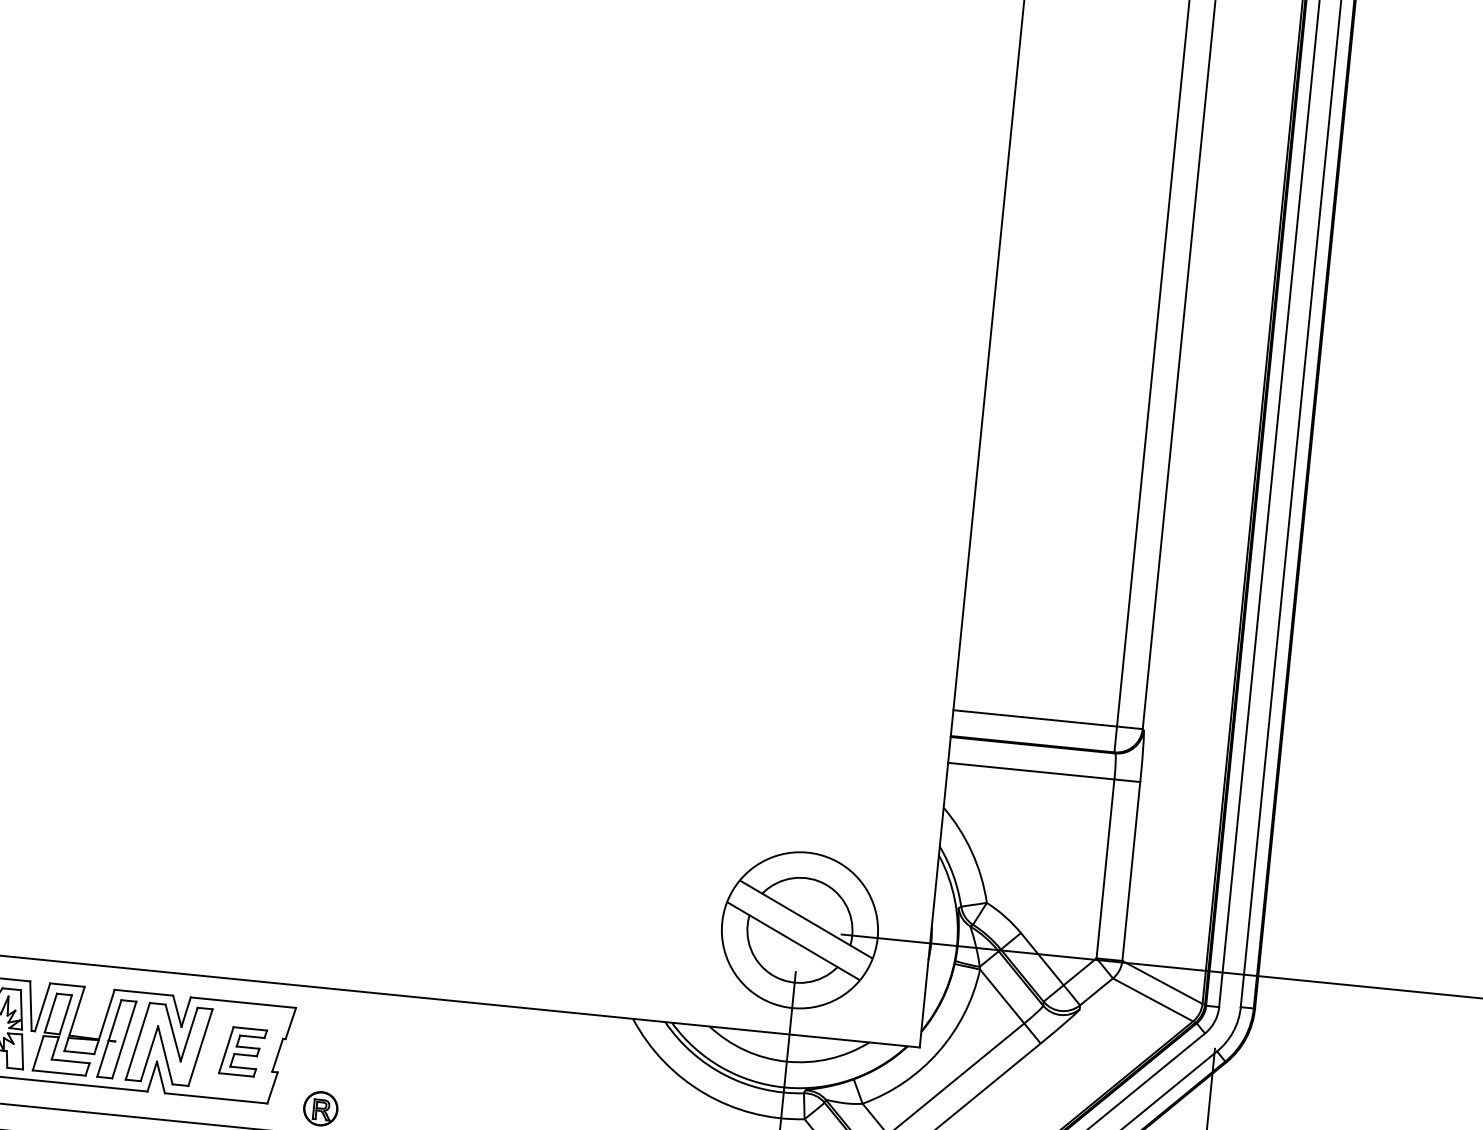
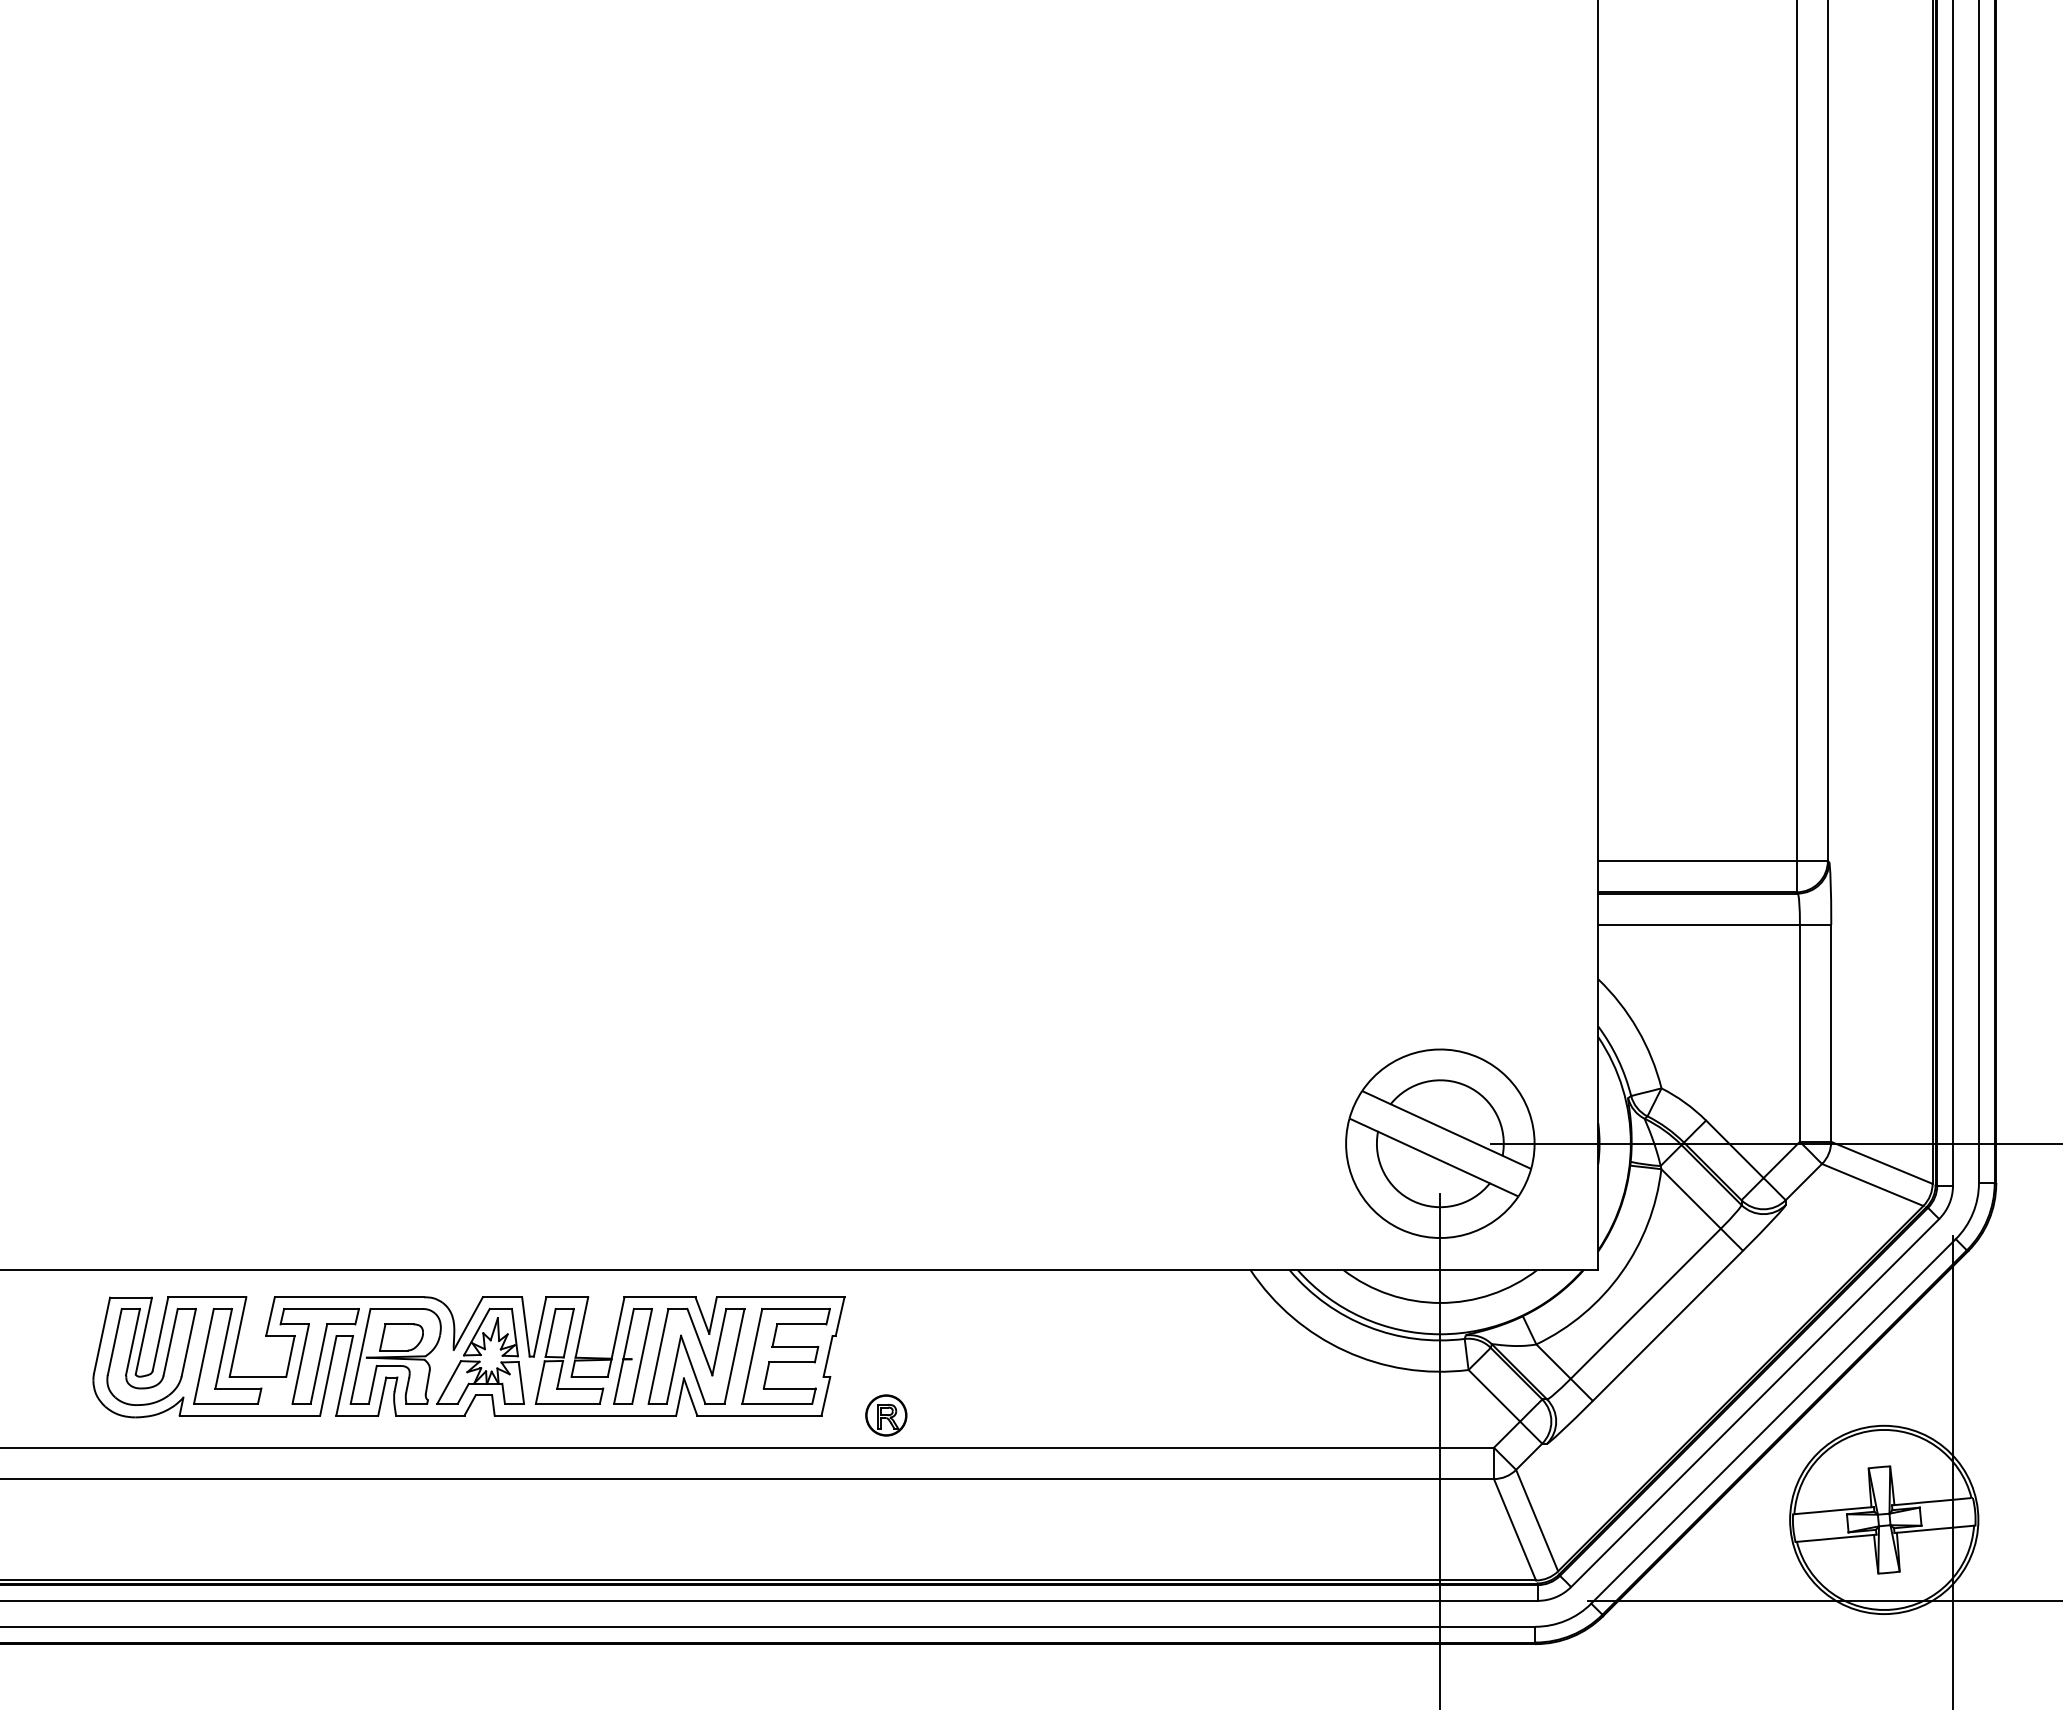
part: (242, 1051) -> (785, 1356), size x1.67

